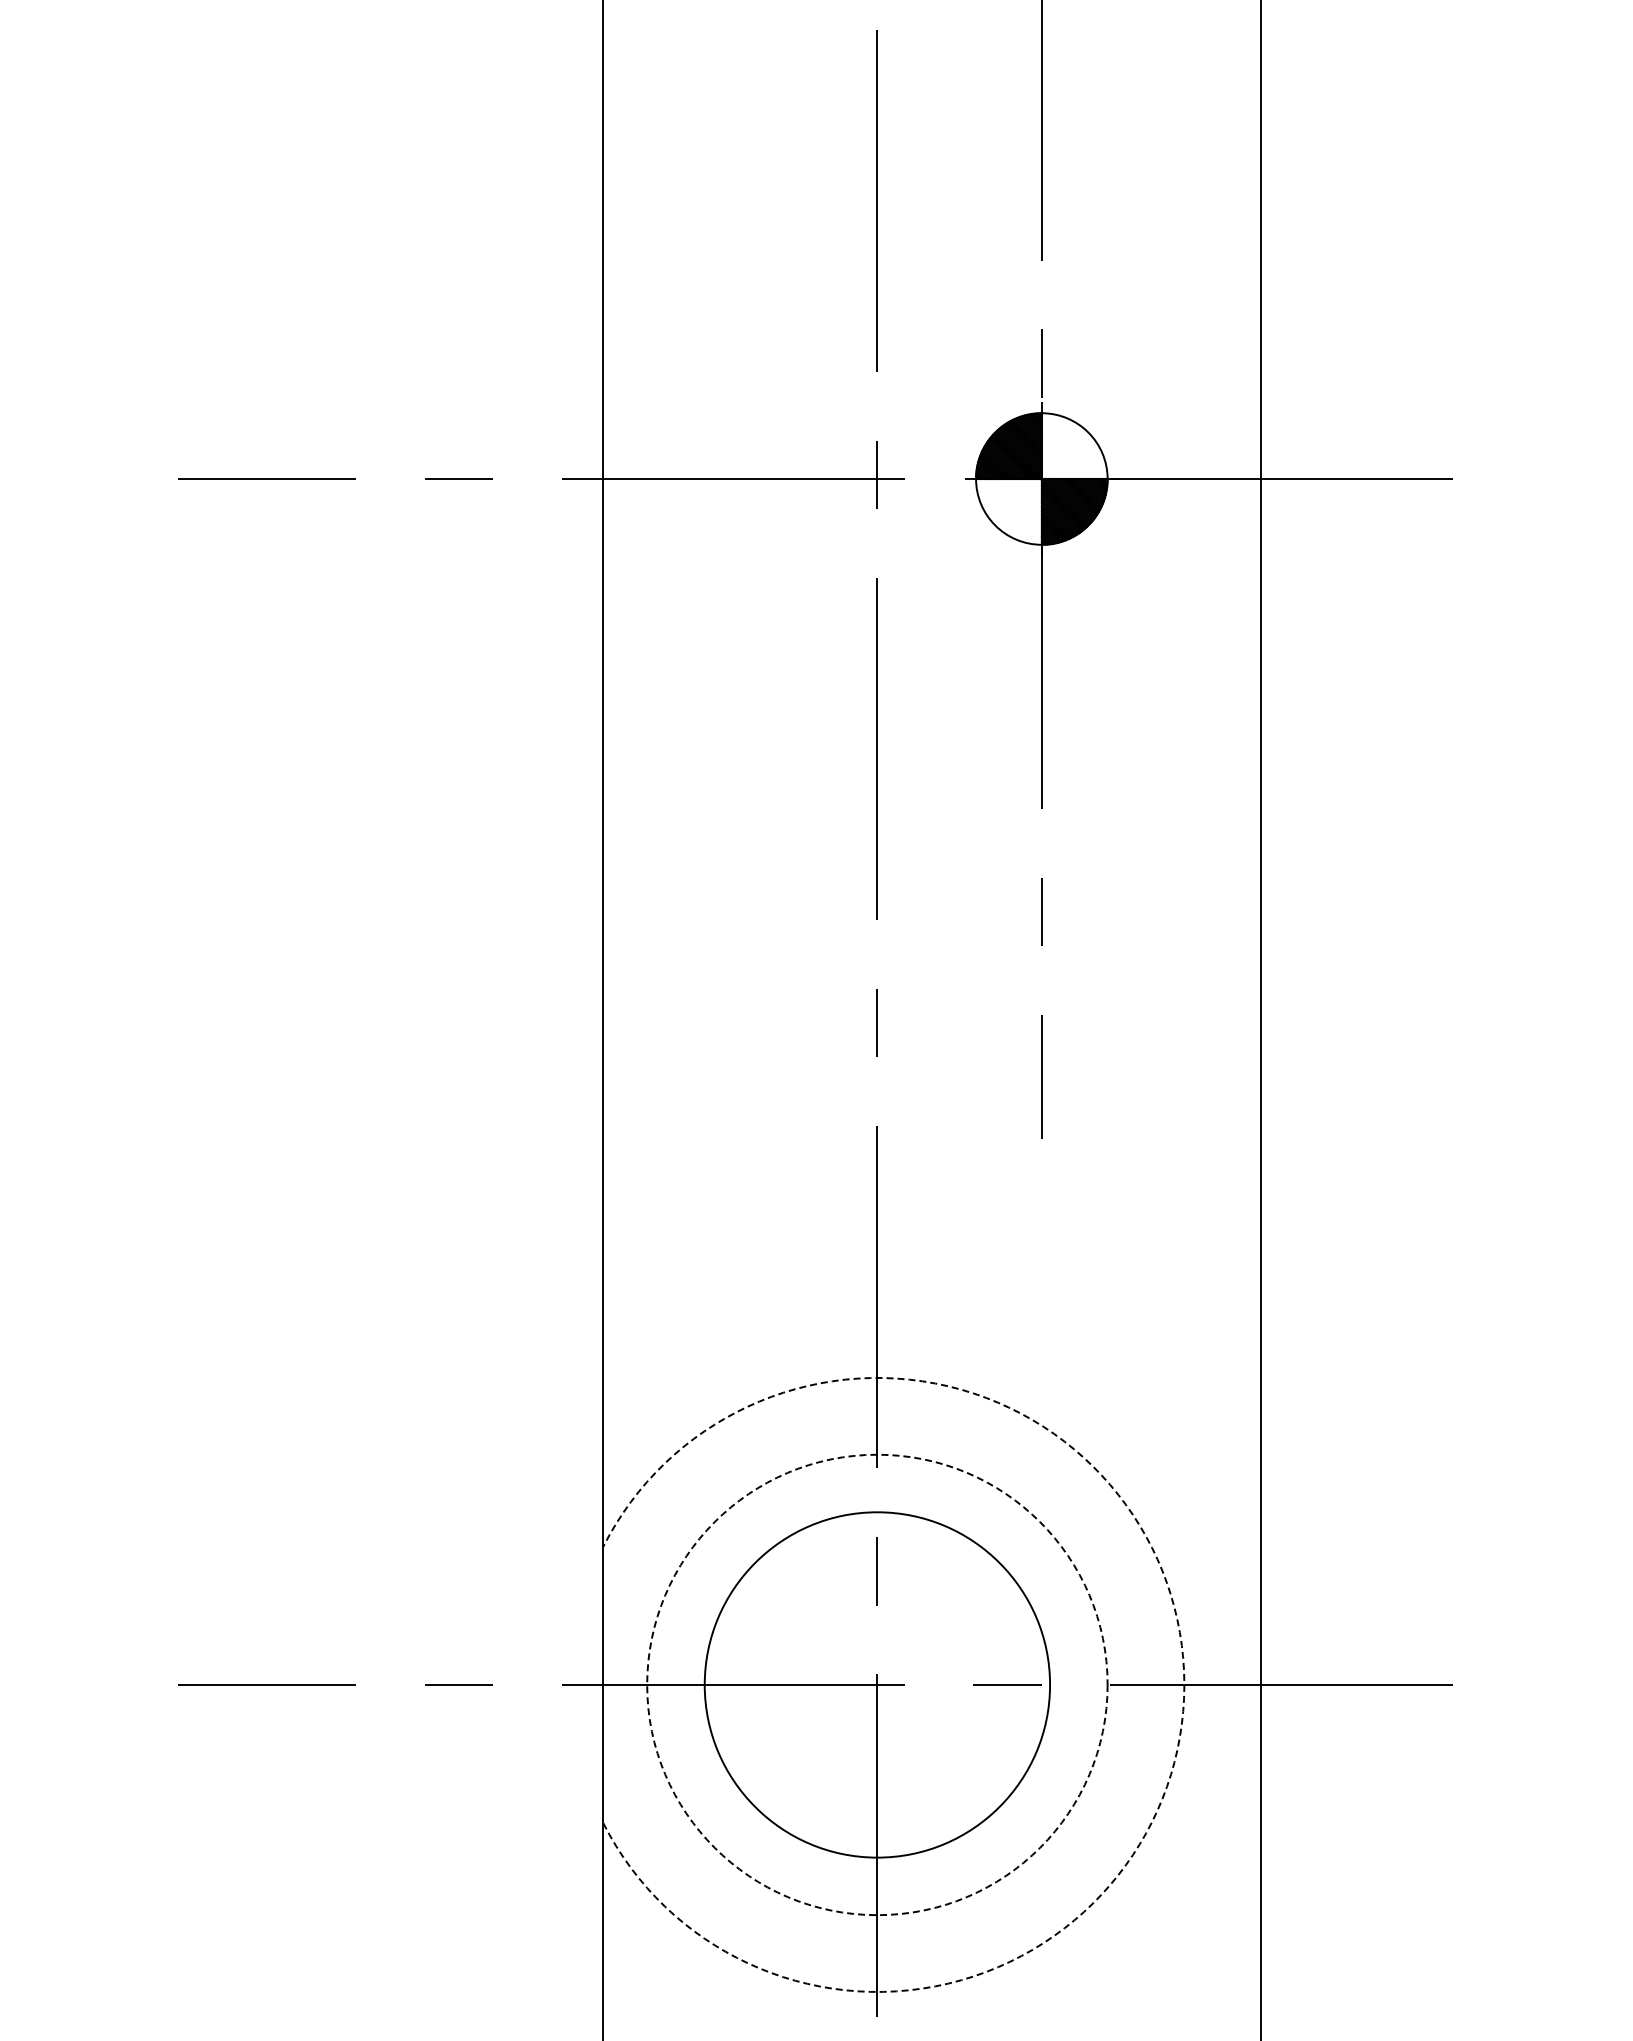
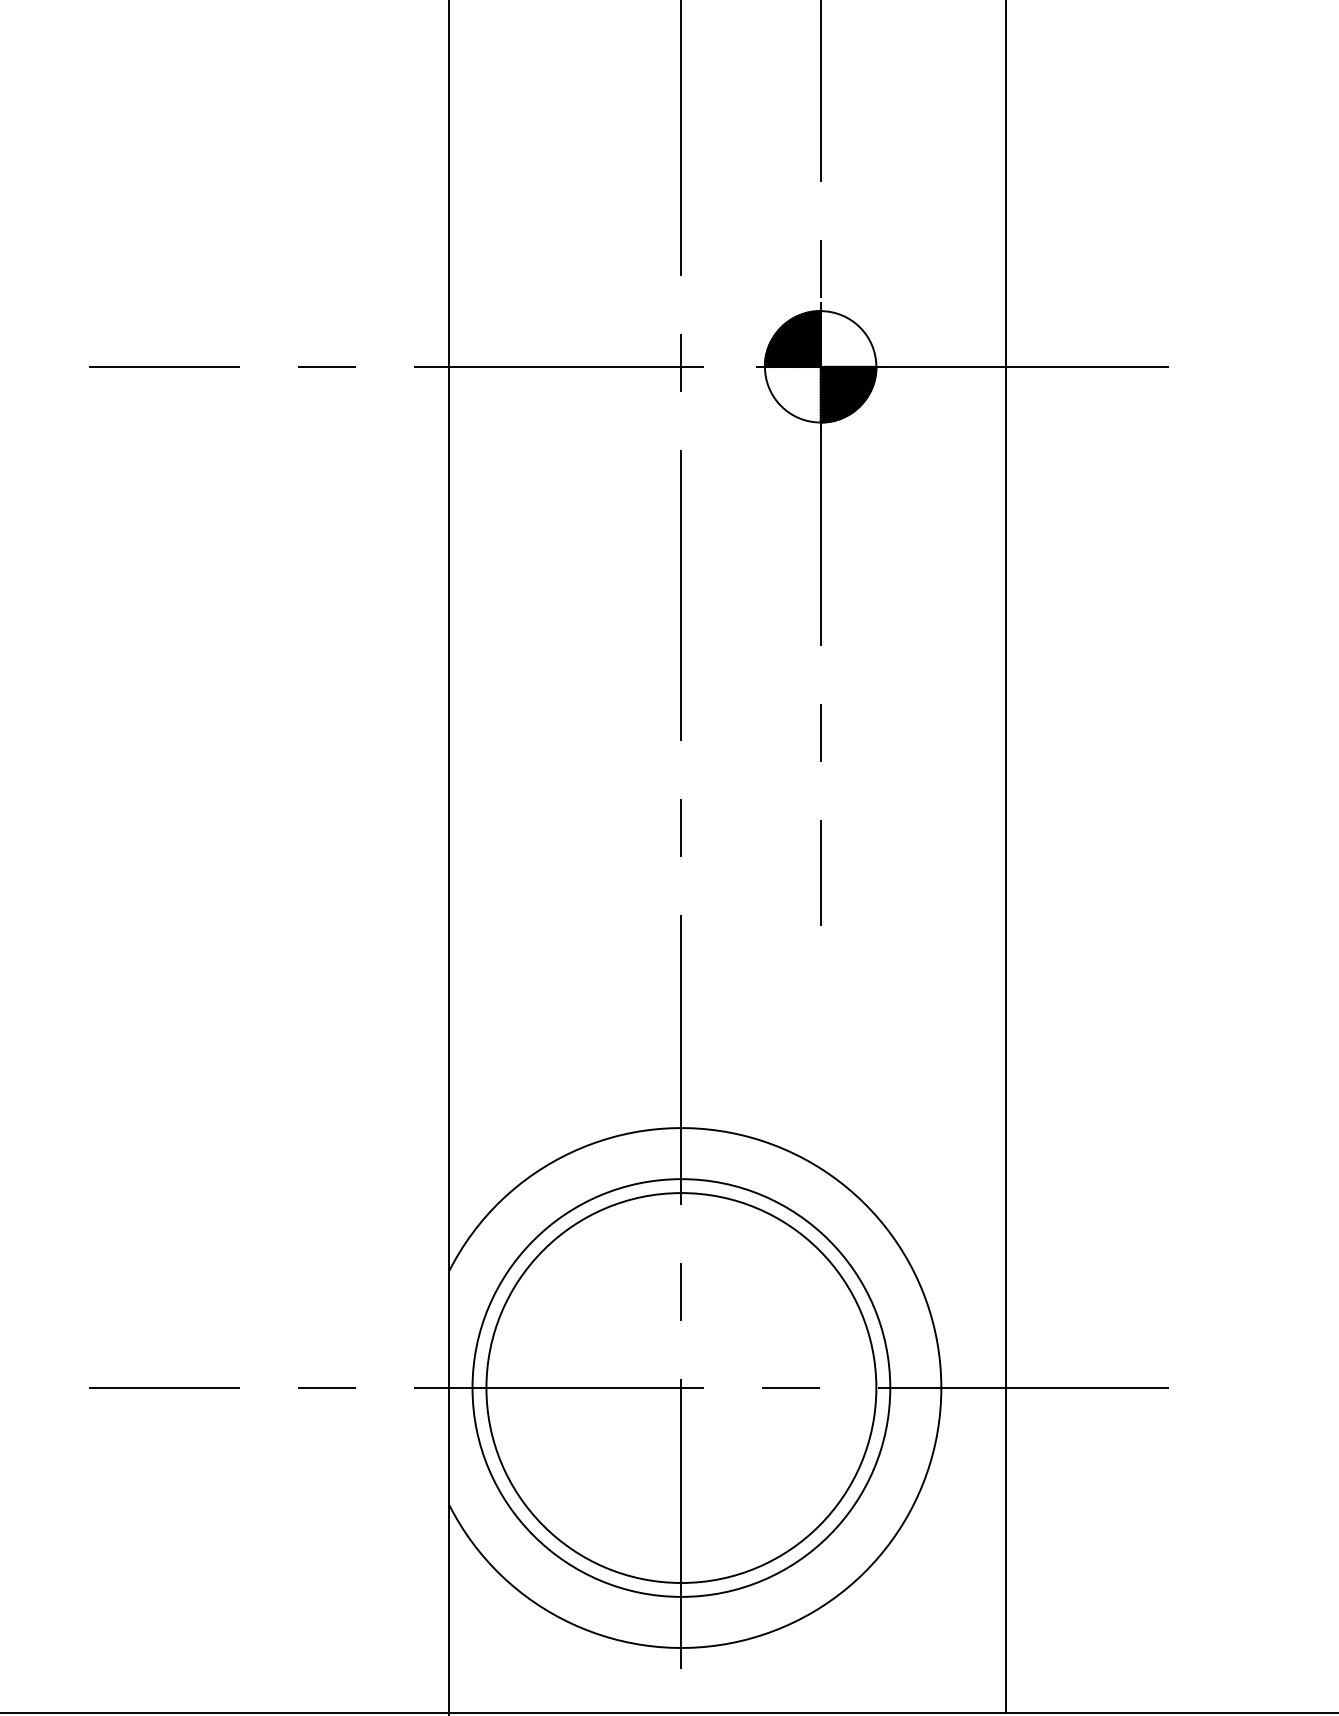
circle: (877, 1684) -> (681, 1387), dashed -> solid
circle: (877, 1684) -> (681, 1387), size x1.43
arc: (1184, 1684) -> (941, 1387), dashed -> solid

